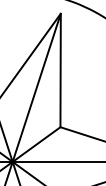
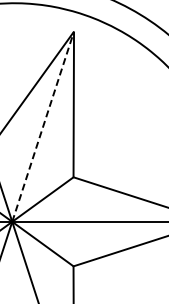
line: (37, 87) -> (43, 126), solid -> dashed

